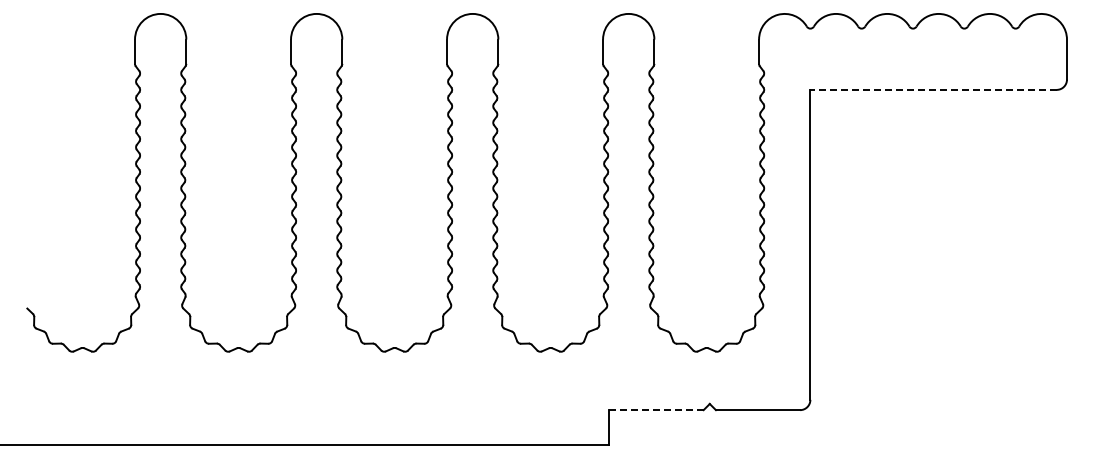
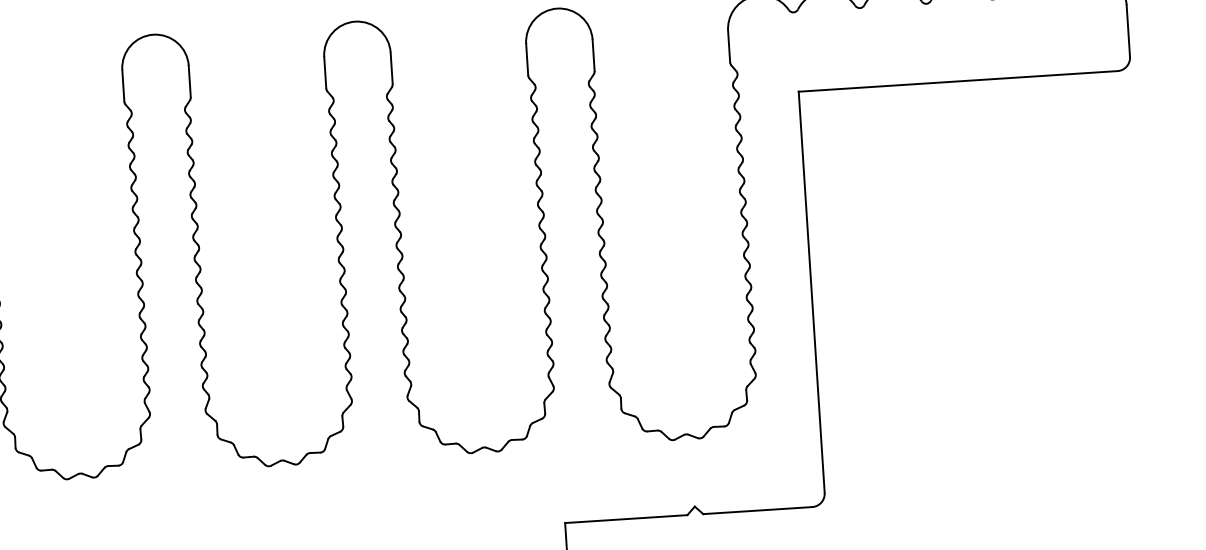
line: (933, 89) -> (958, 80), dashed -> solid
line: (655, 410) -> (625, 519), dashed -> solid

